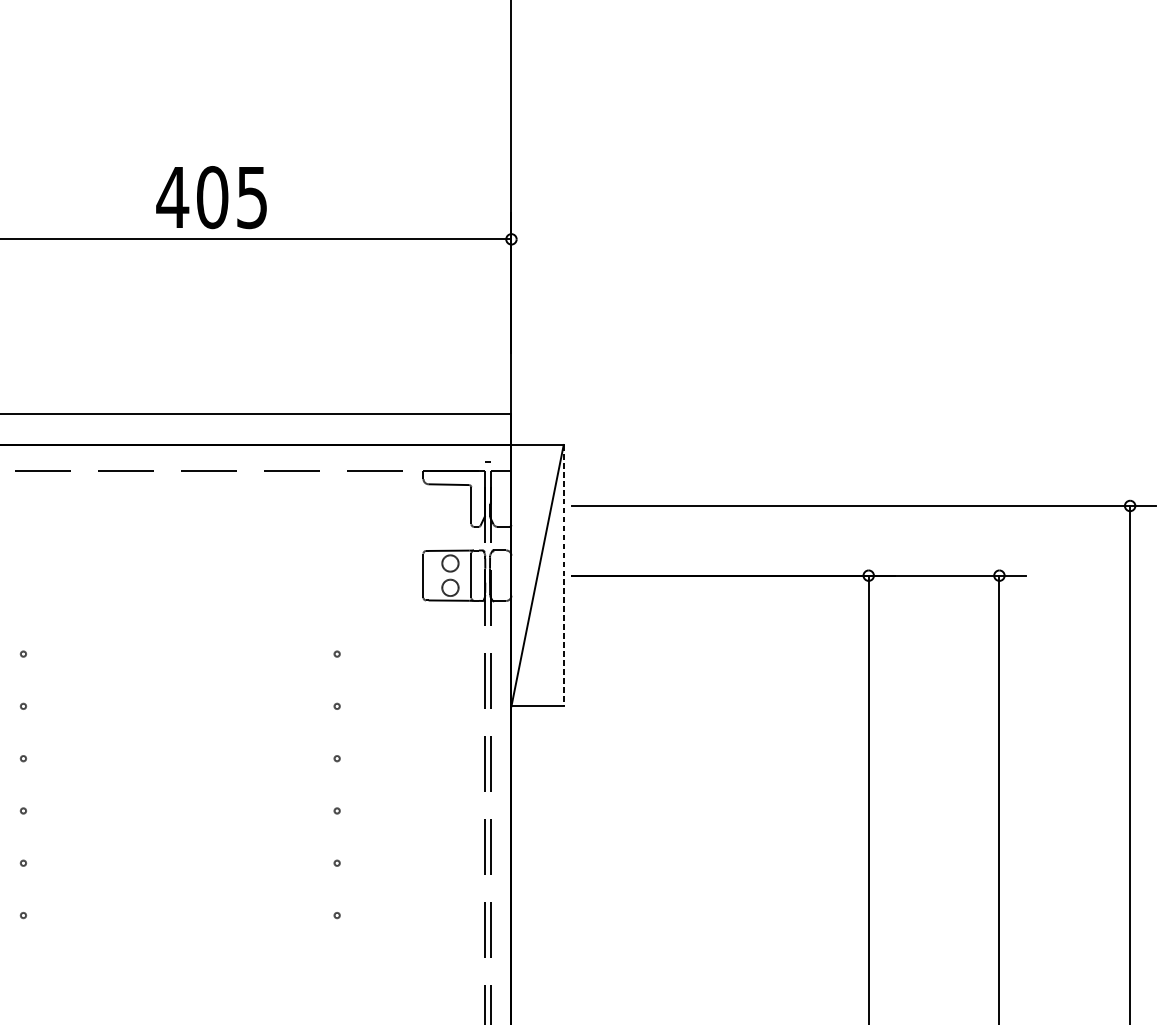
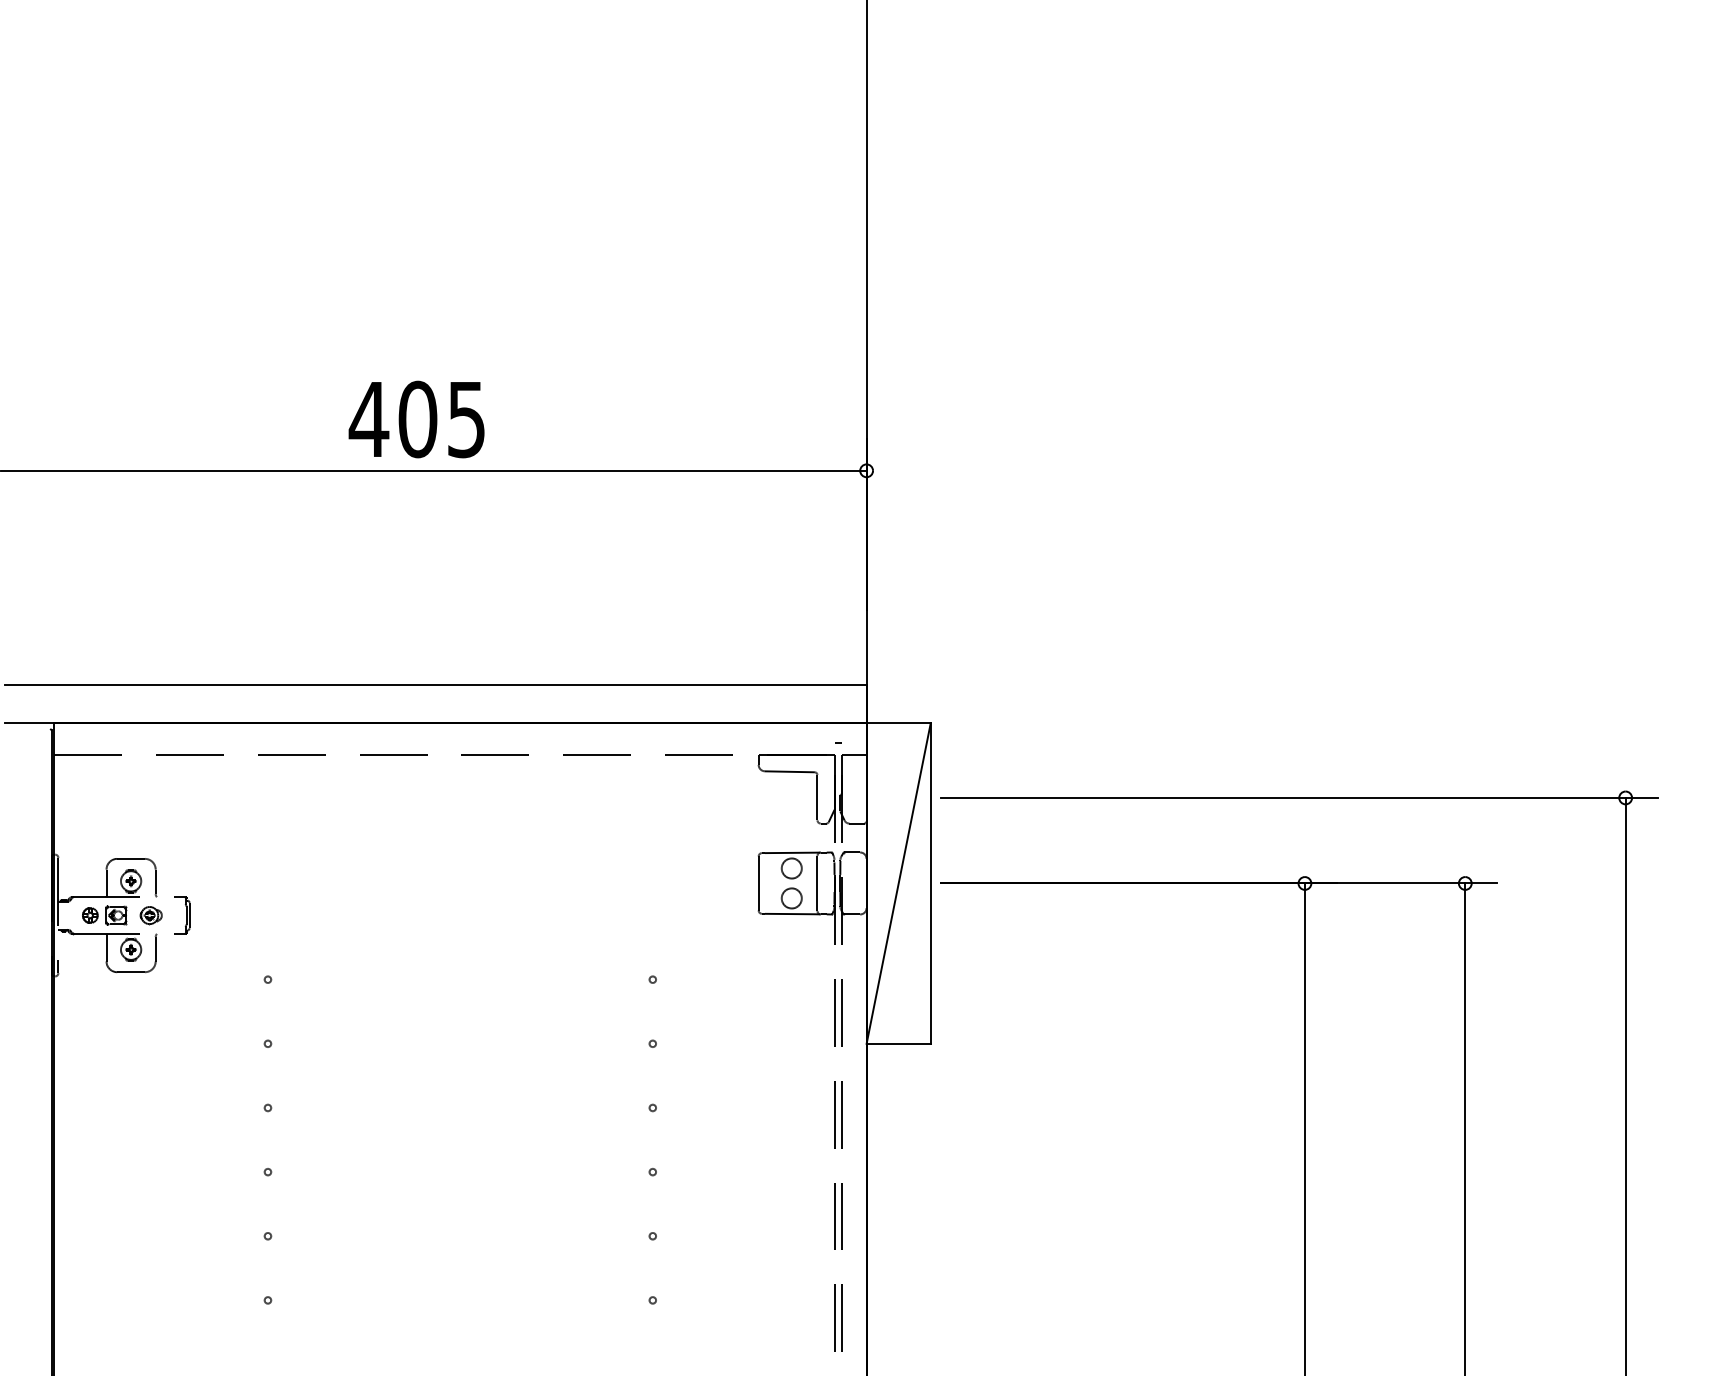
text: (211, 197) -> (416, 419), moved
line: (563, 575) -> (930, 883), dashed -> solid

